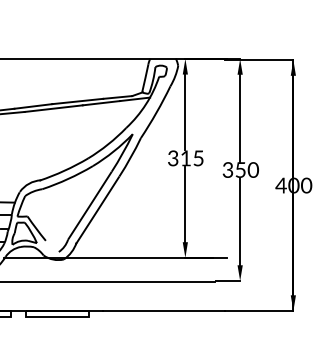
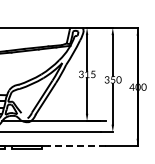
line: (165, 311) -> (77, 146), solid -> dashed

